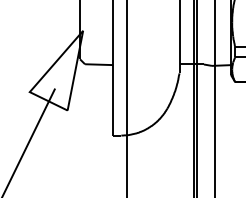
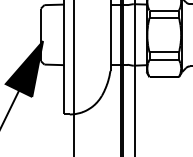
fill: (56, 69) -> (24, 68), added

